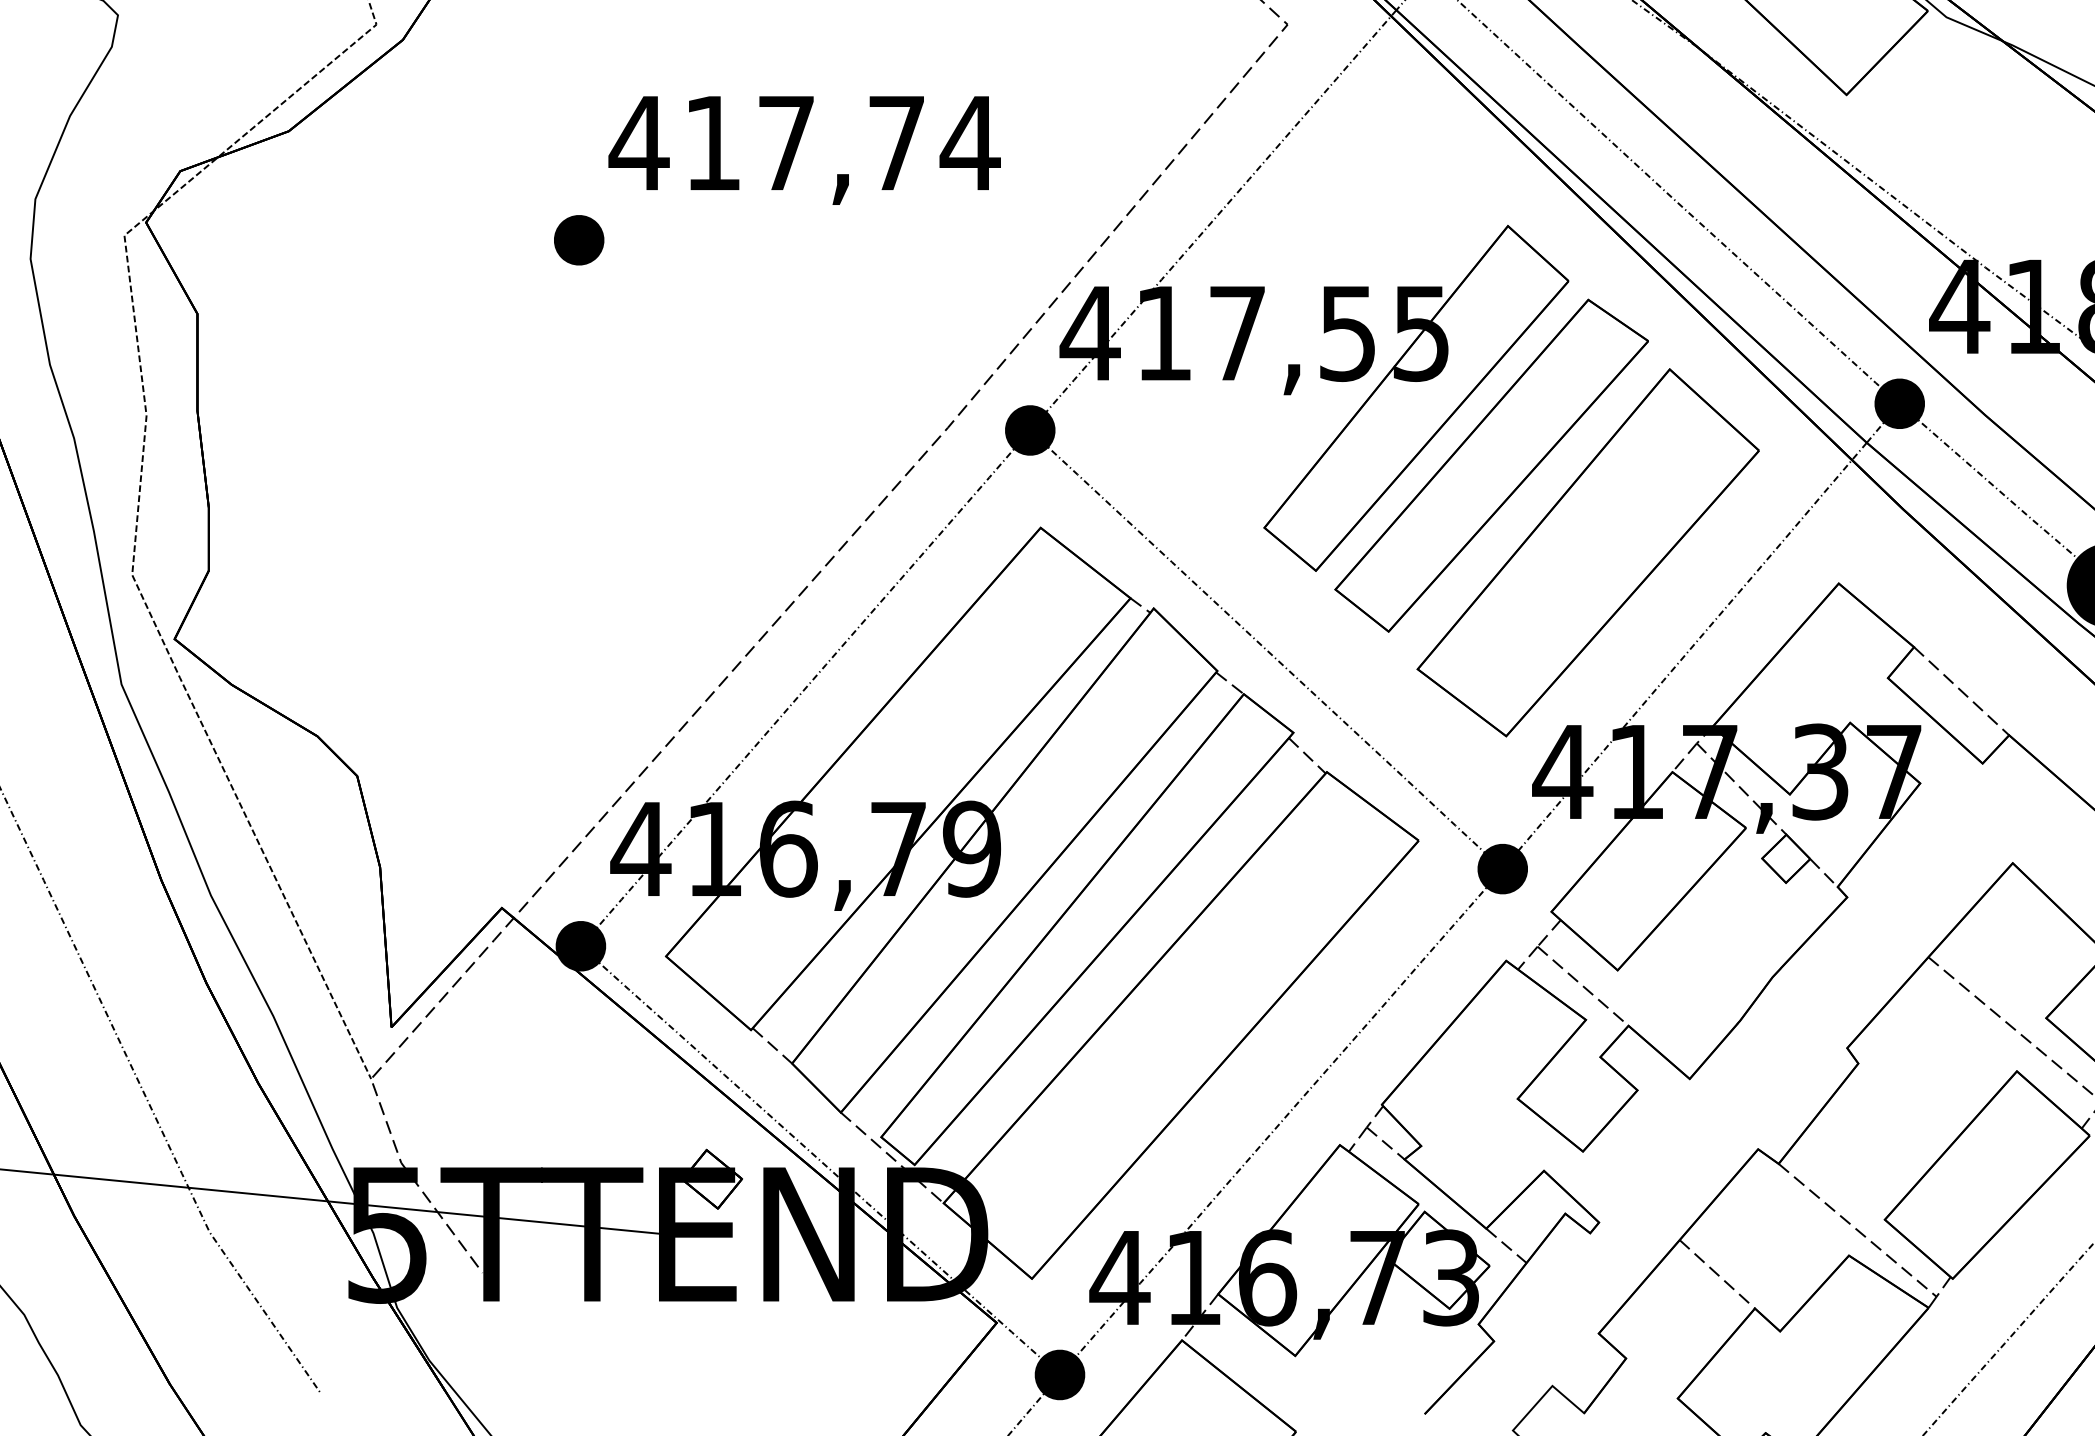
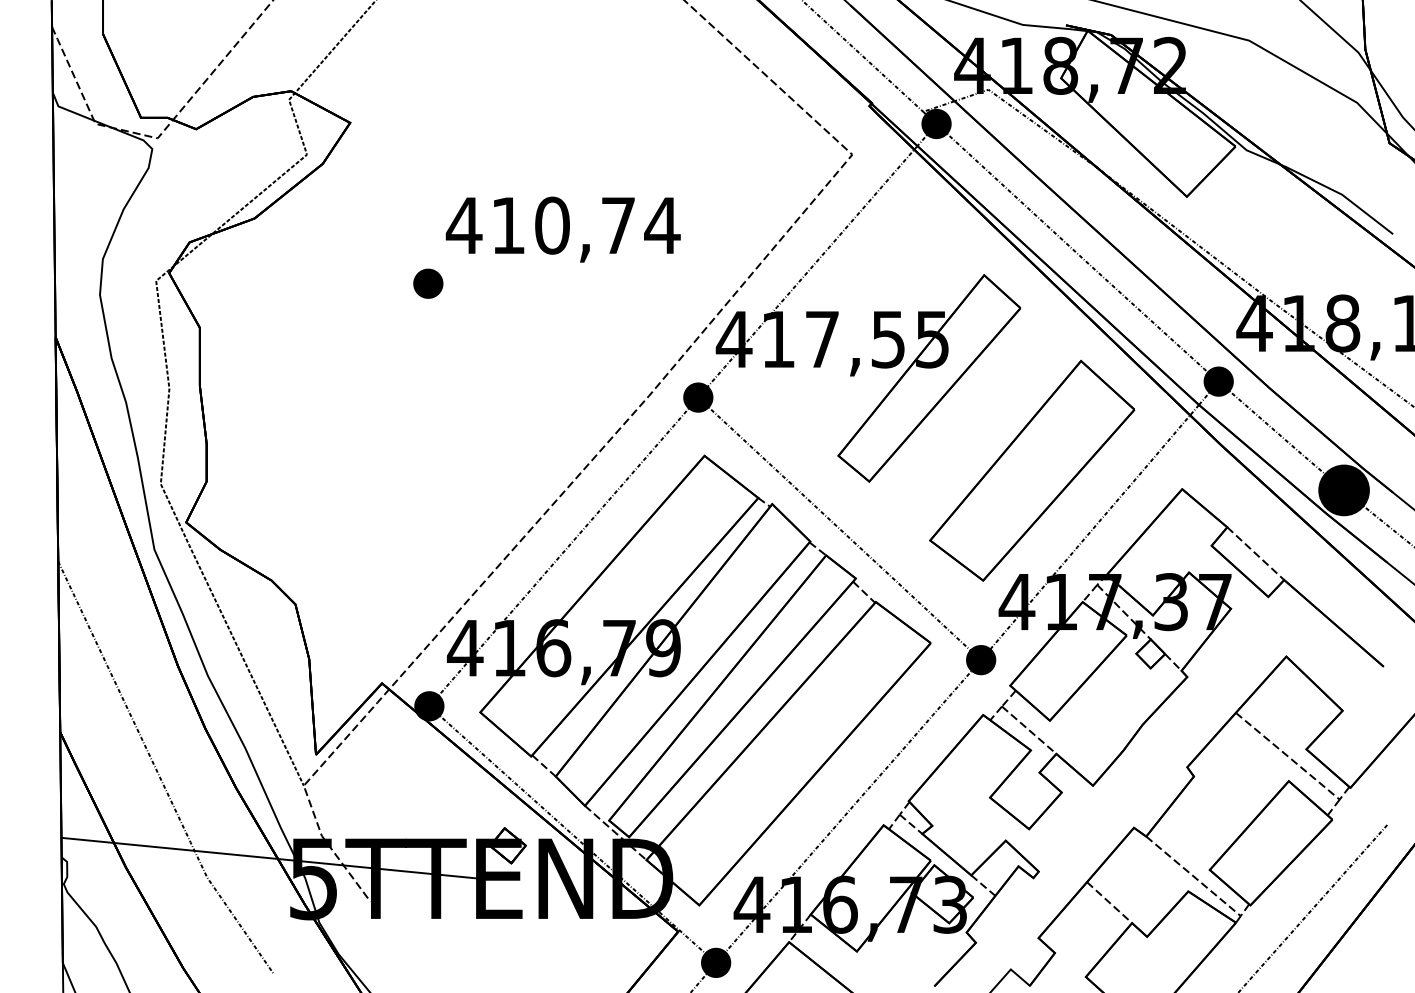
text: (786, 142) -> (552, 225), 417,74 -> 410,74
part: (1490, 465) -> (973, 418), removed

